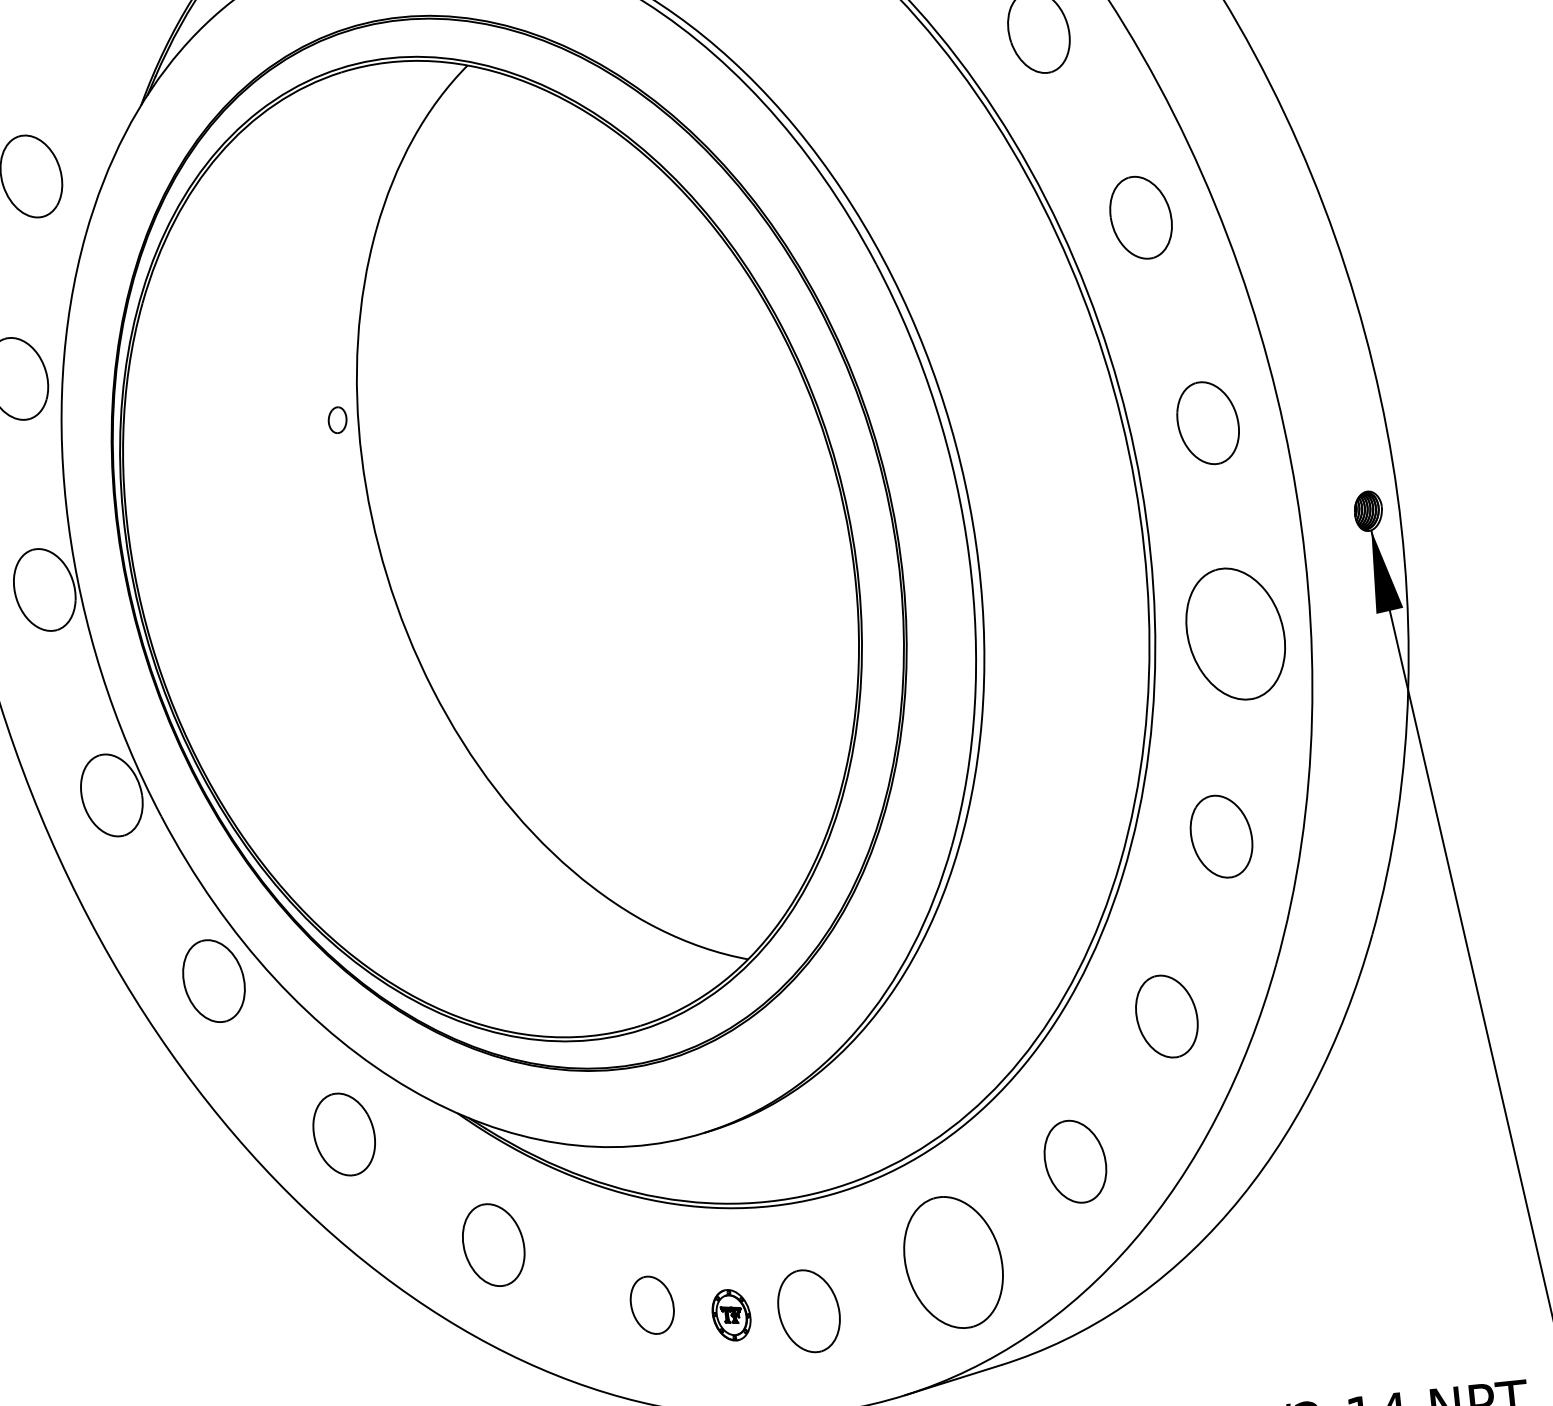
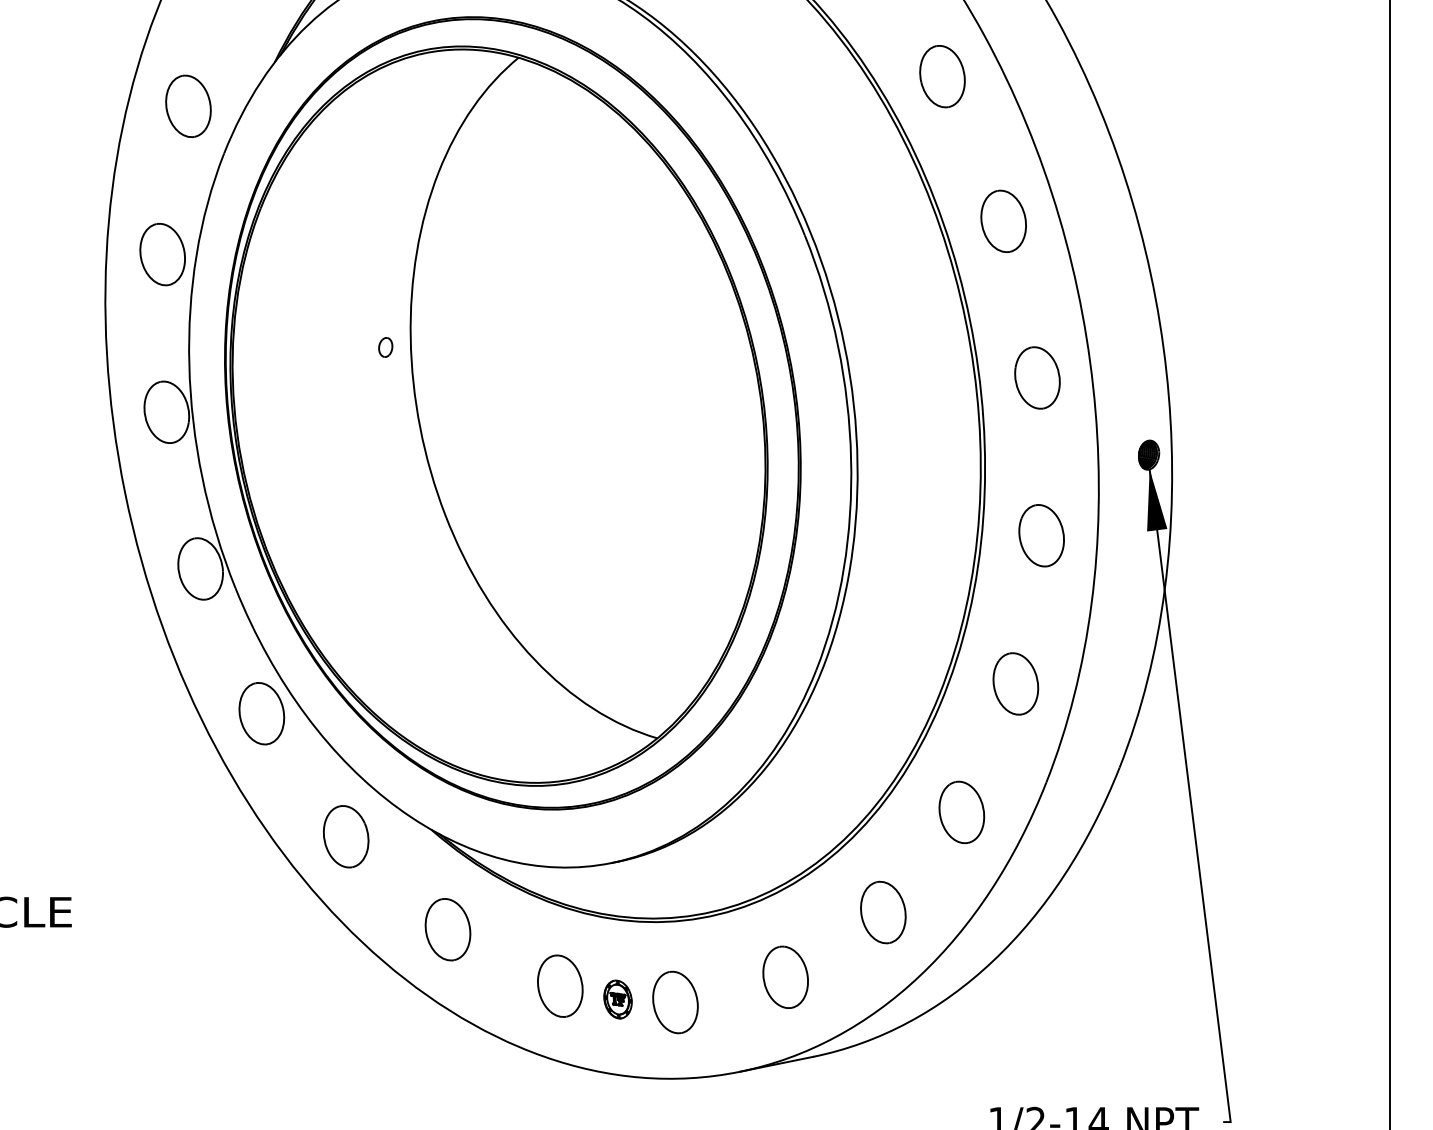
part: (337, 420) -> (385, 347), moved
part: (1235, 633) -> (1041, 535), size x0.62
part: (953, 1261) -> (785, 976), size x0.62
part: (652, 1304) -> (560, 985), size x1.43

